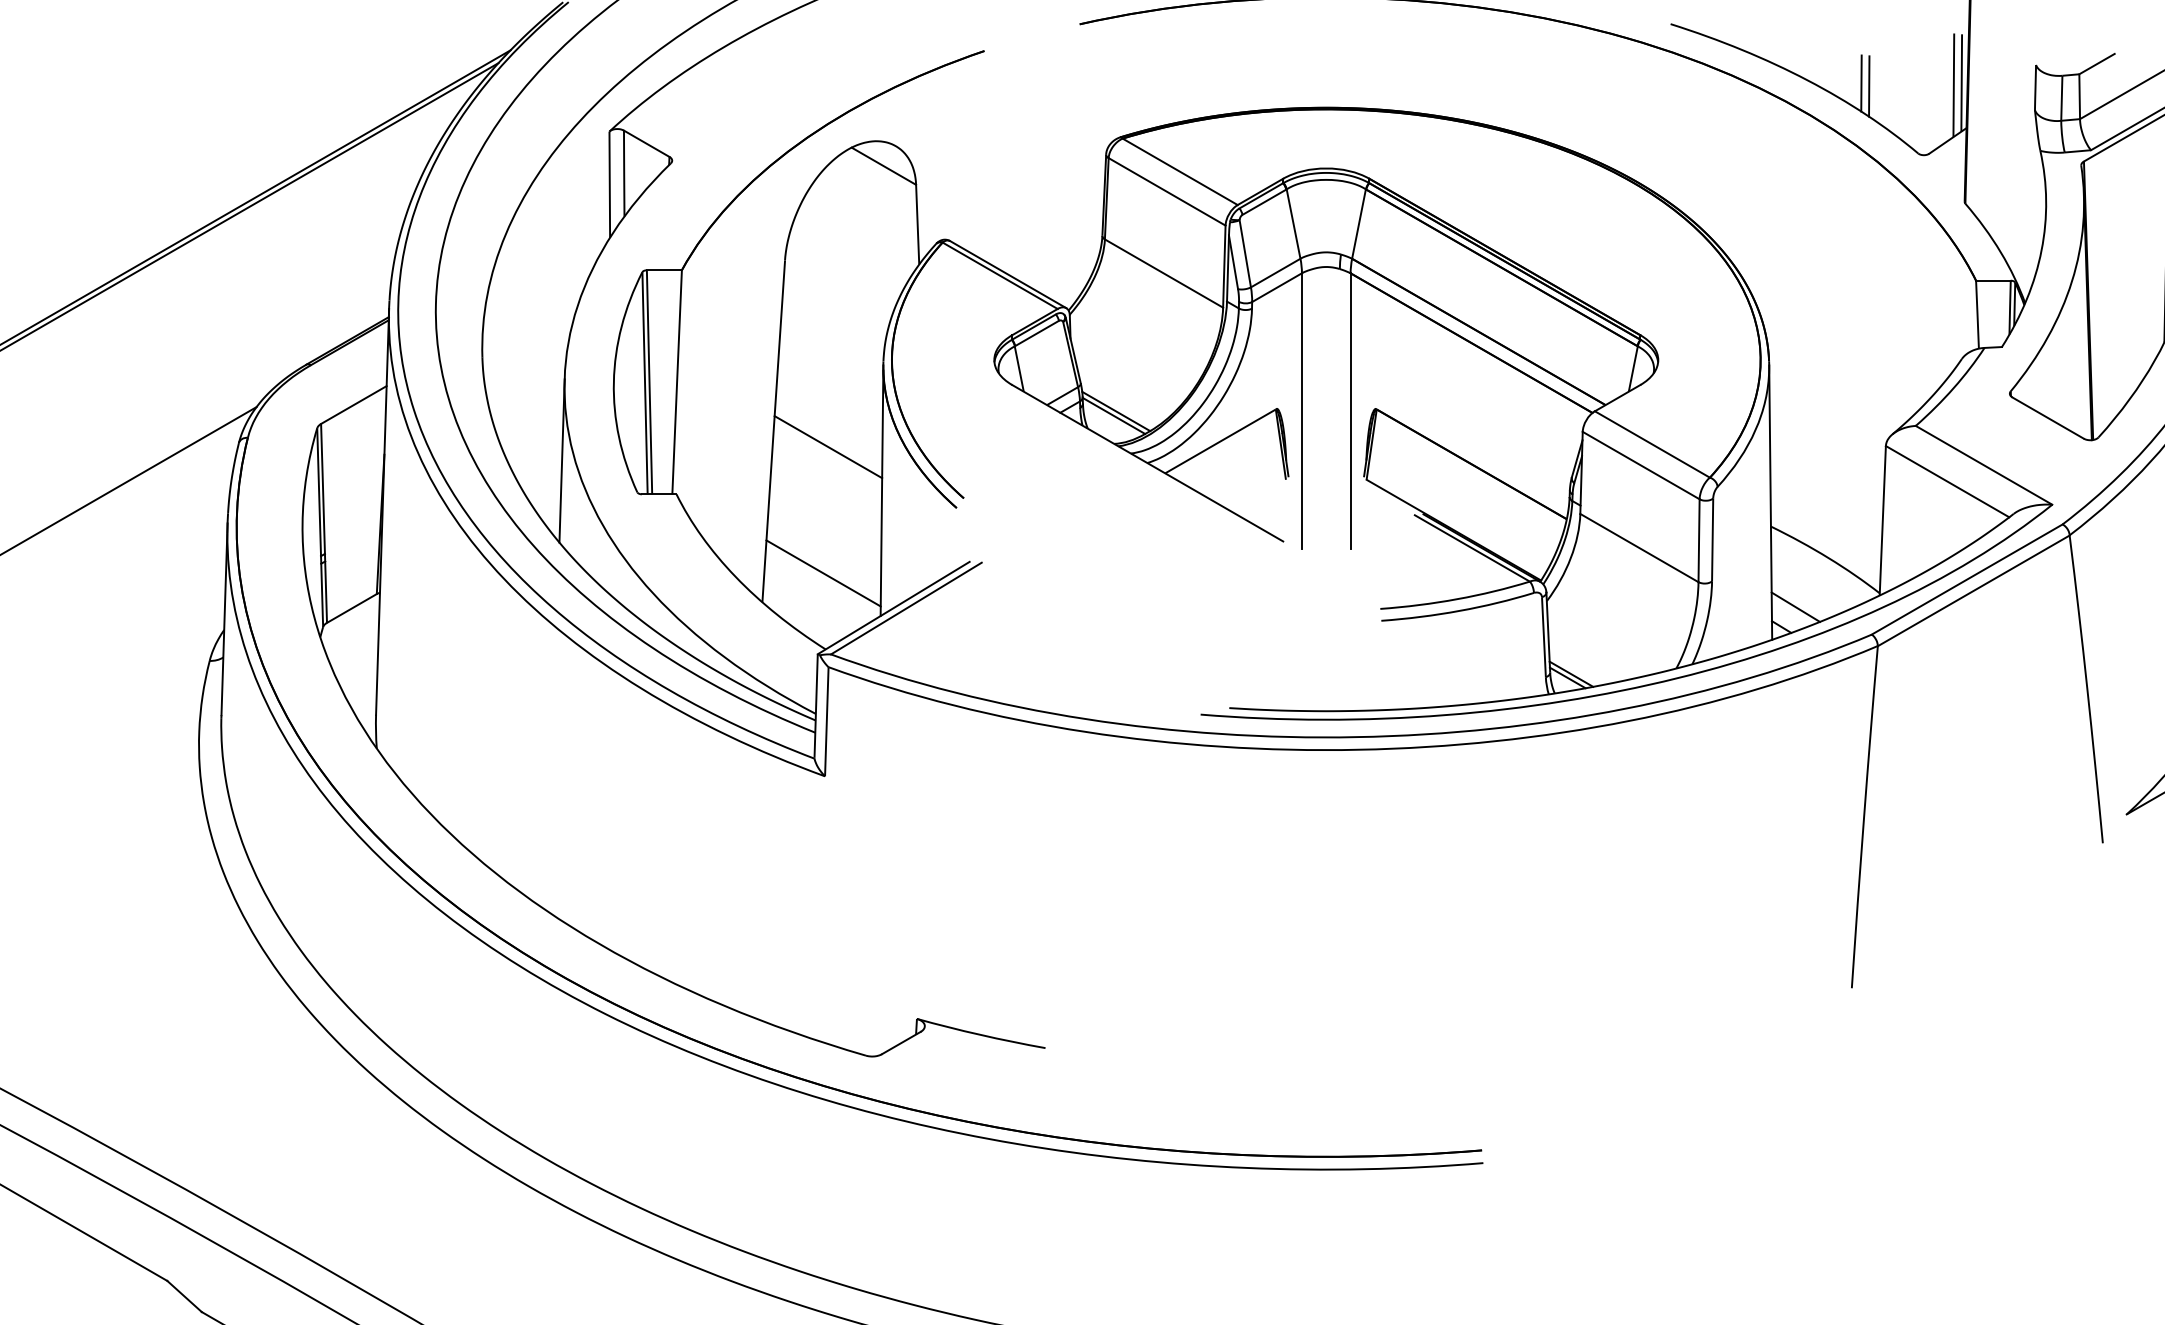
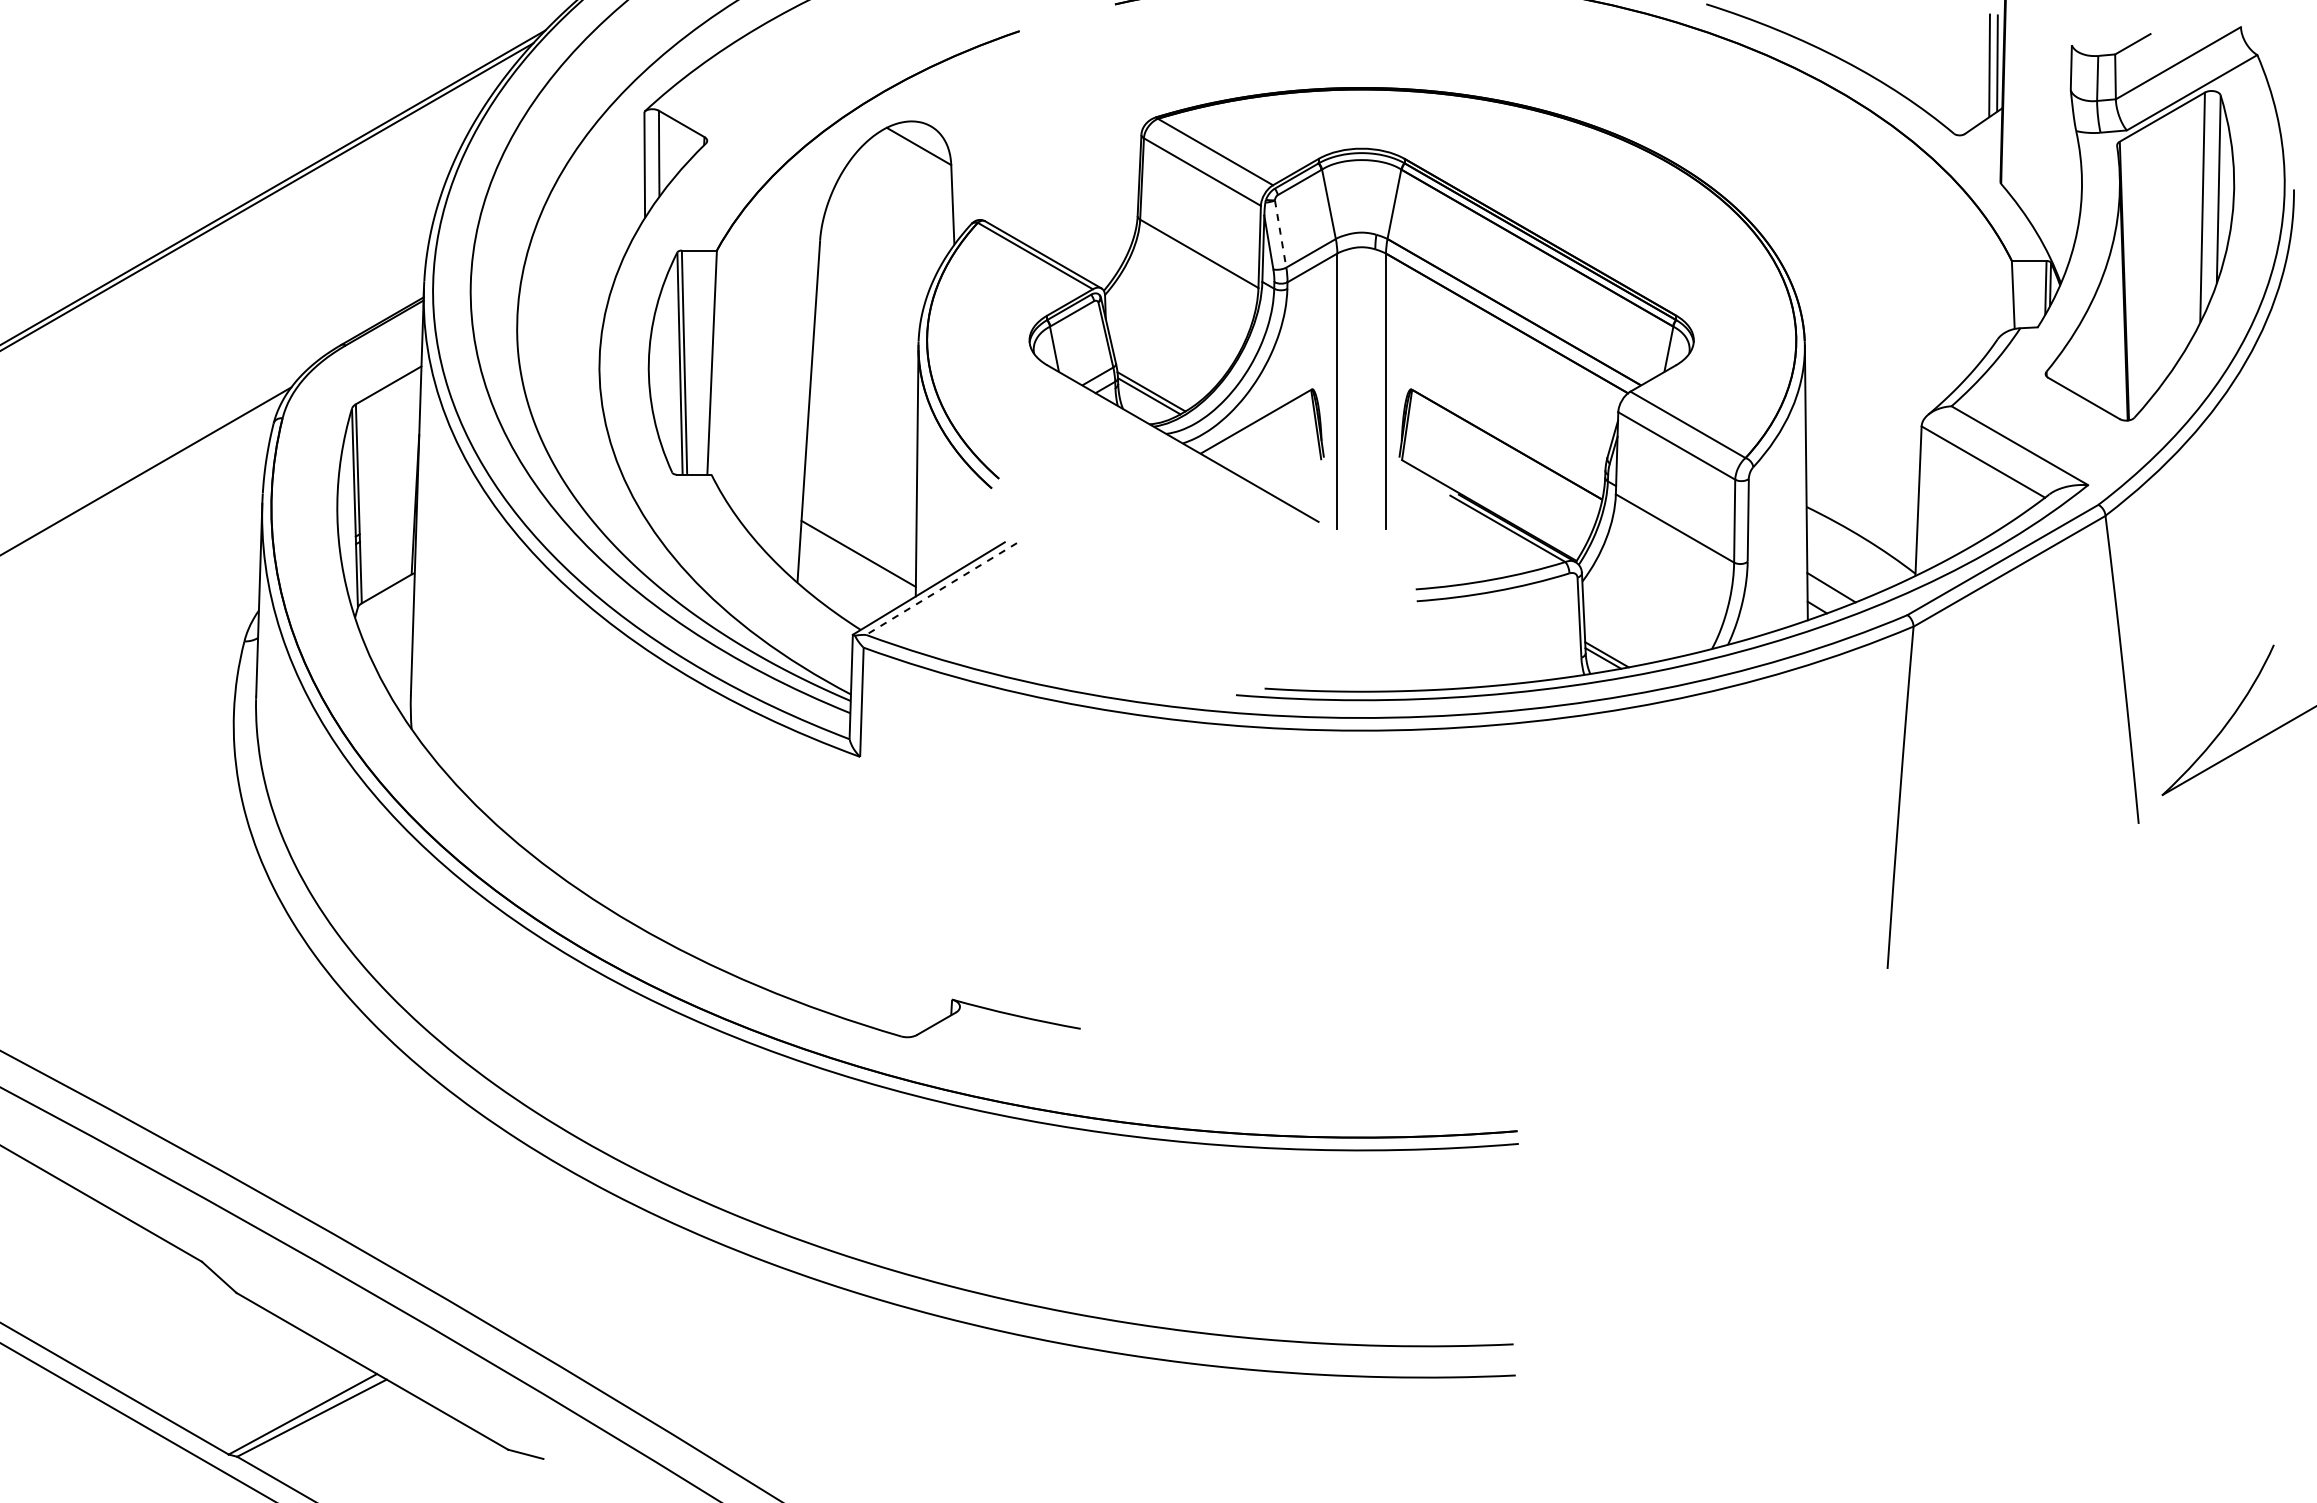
line: (1860, 83) -> (1896, 63), removed
line: (1868, 86) -> (1904, 66), removed
line: (1245, 254) -> (1280, 234), solid -> dashed
line: (828, 447) -> (863, 427), removed
line: (561, 461) -> (596, 441), removed
line: (906, 609) -> (941, 589), solid -> dashed

